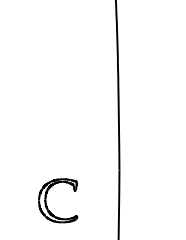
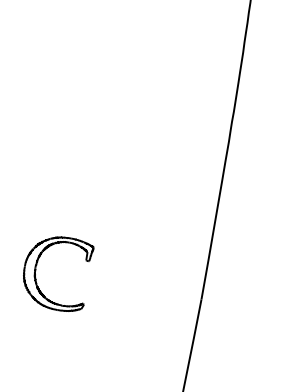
part: (46, 200) -> (37, 268), moved

